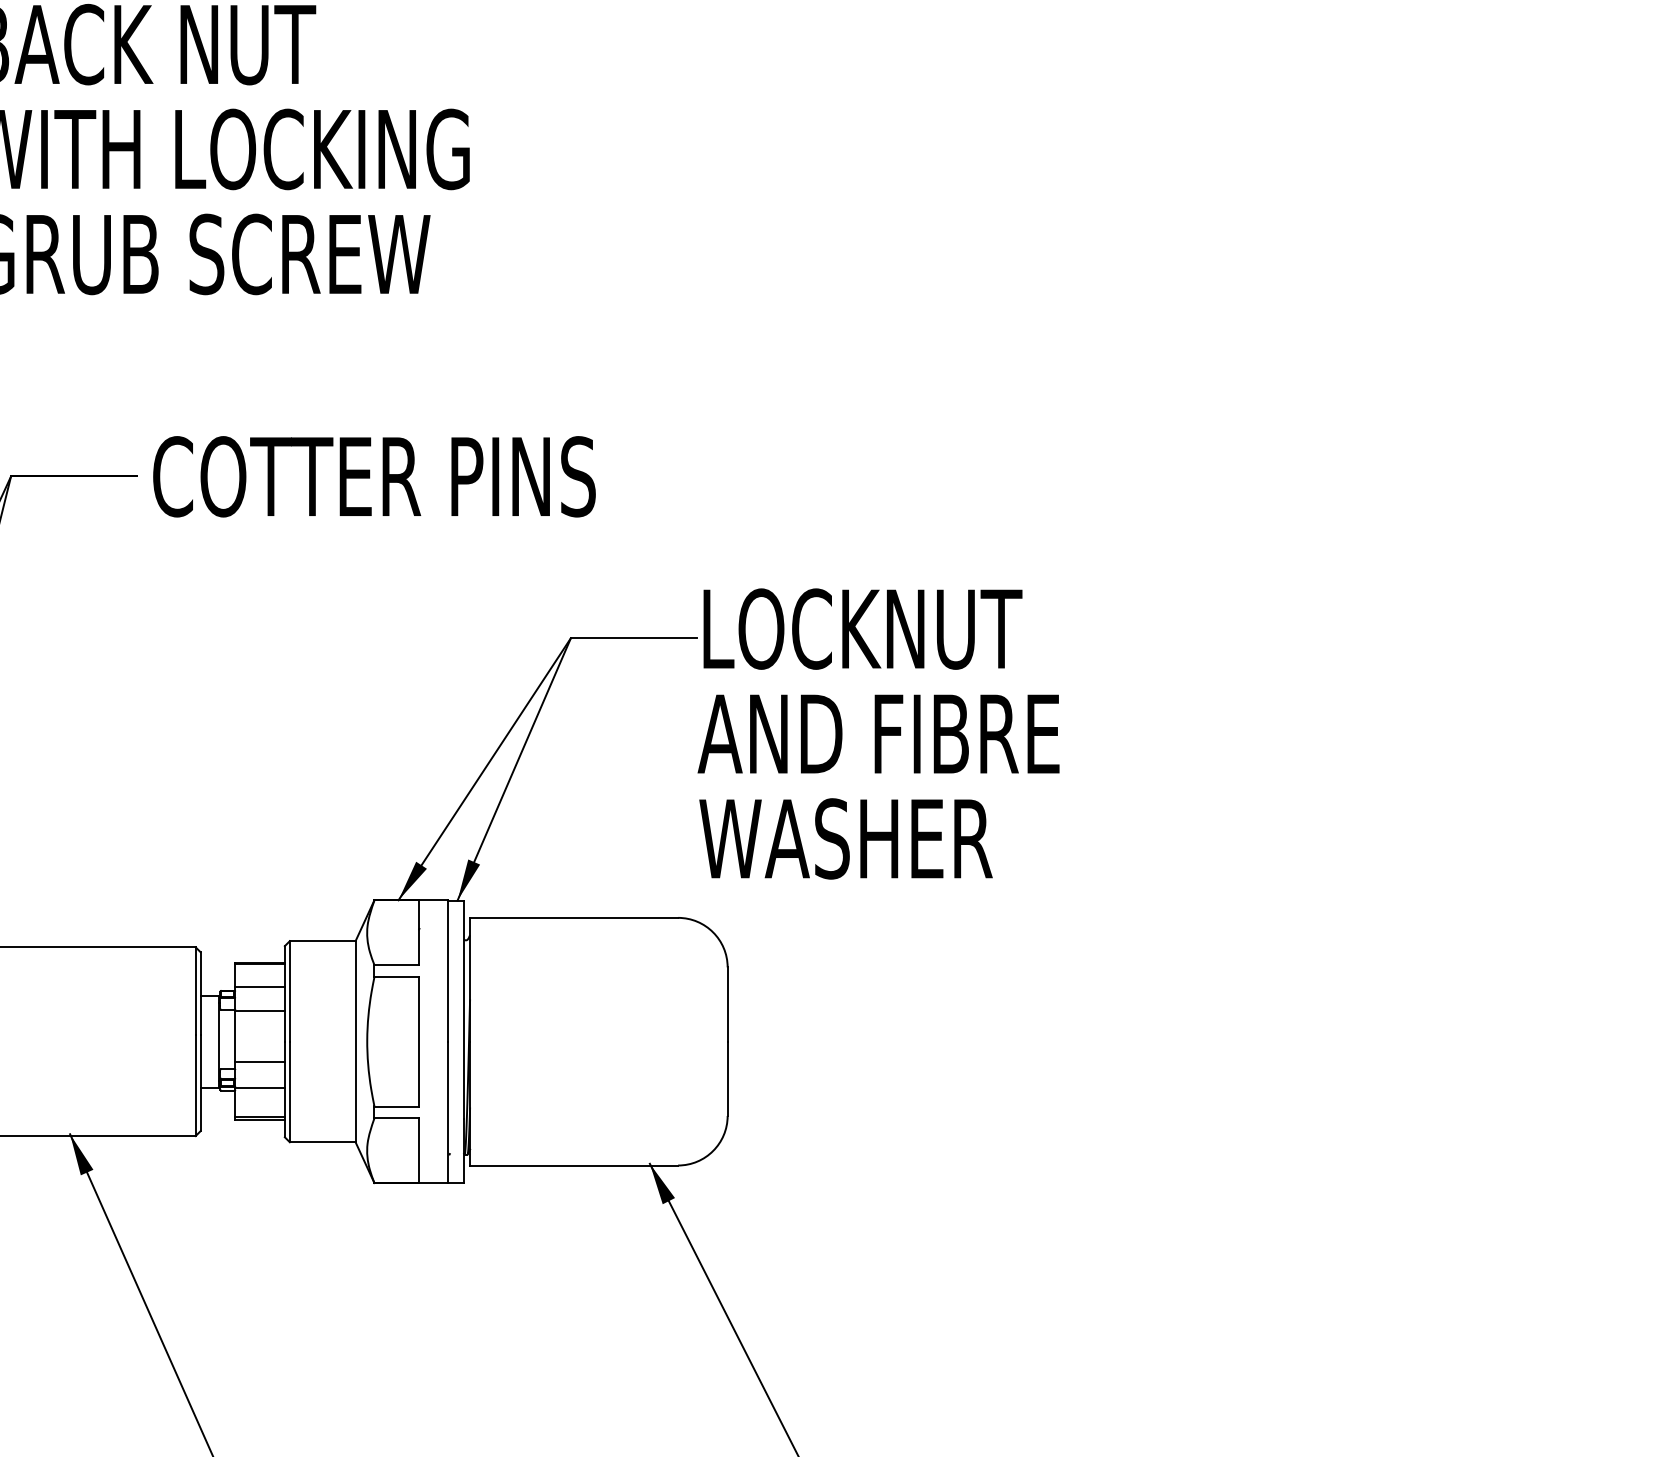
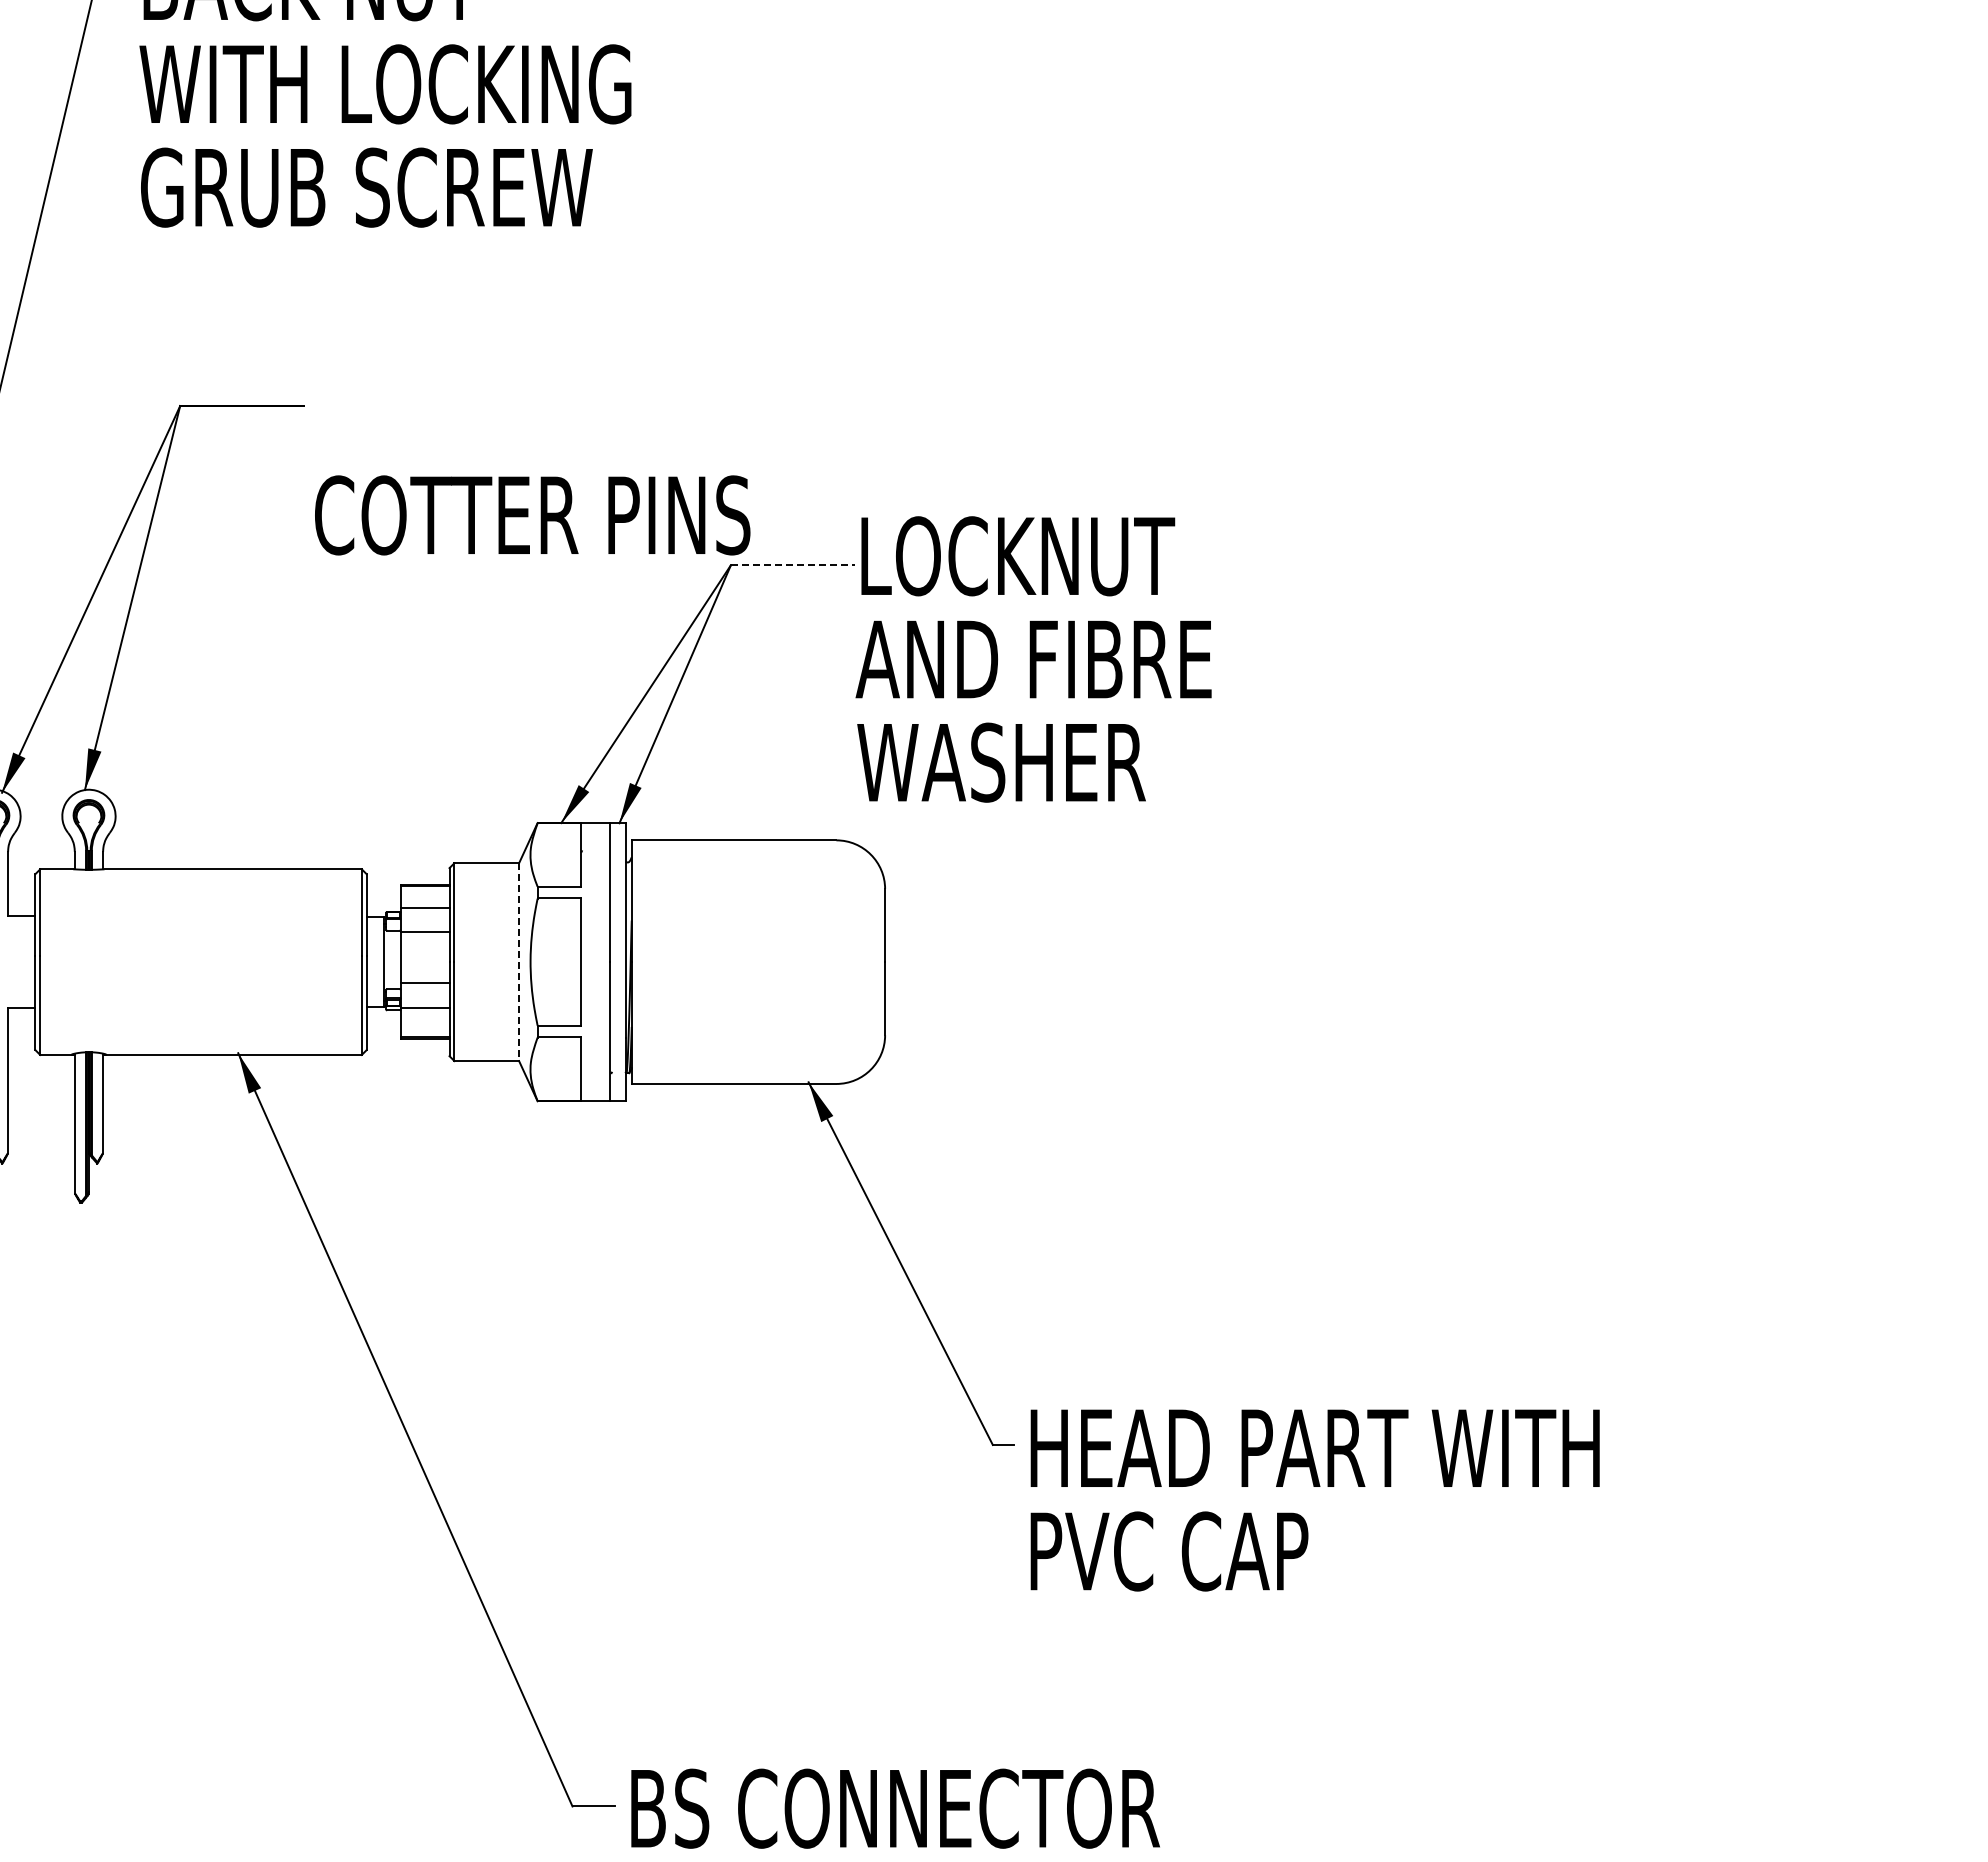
text: (374, 476) -> (532, 515), moved
line: (633, 638) -> (792, 565), solid -> dashed
line: (355, 1042) -> (519, 962), solid -> dashed

